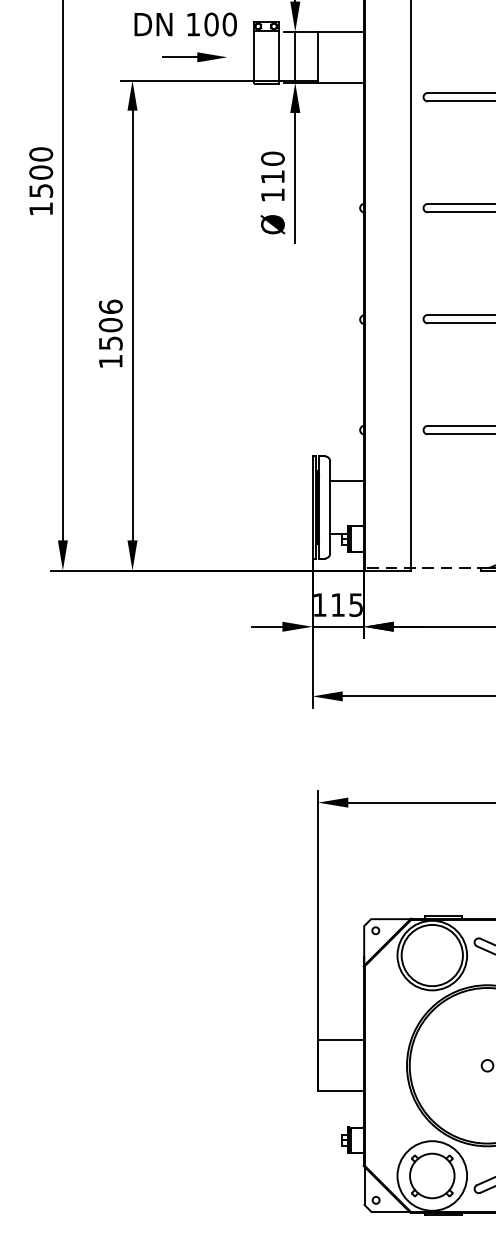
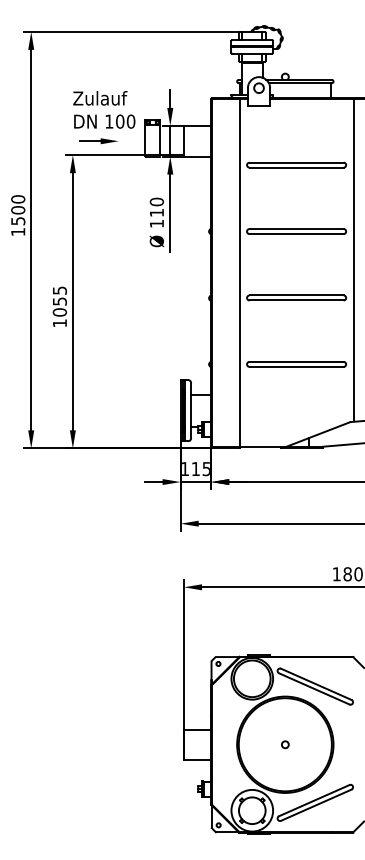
part: (193, 57) -> (98, 141), moved
text: (110, 325) -> (59, 301), 1506 -> 1055
line: (425, 567) -> (248, 446), dashed -> solid

